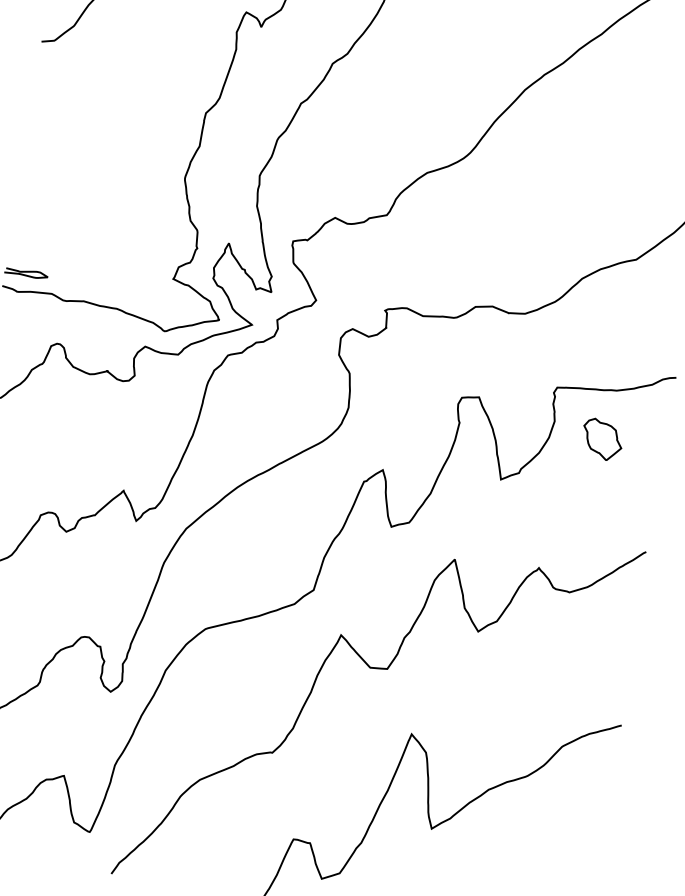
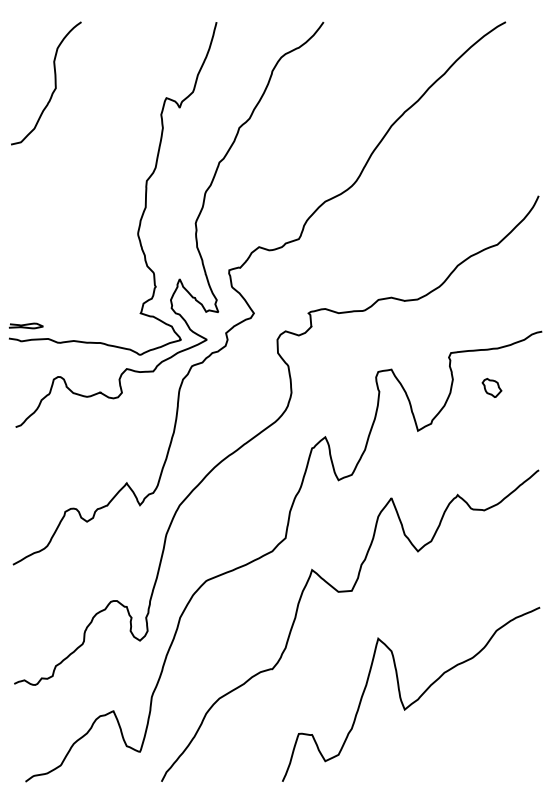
part: (601, 438) -> (491, 387), size x0.6

